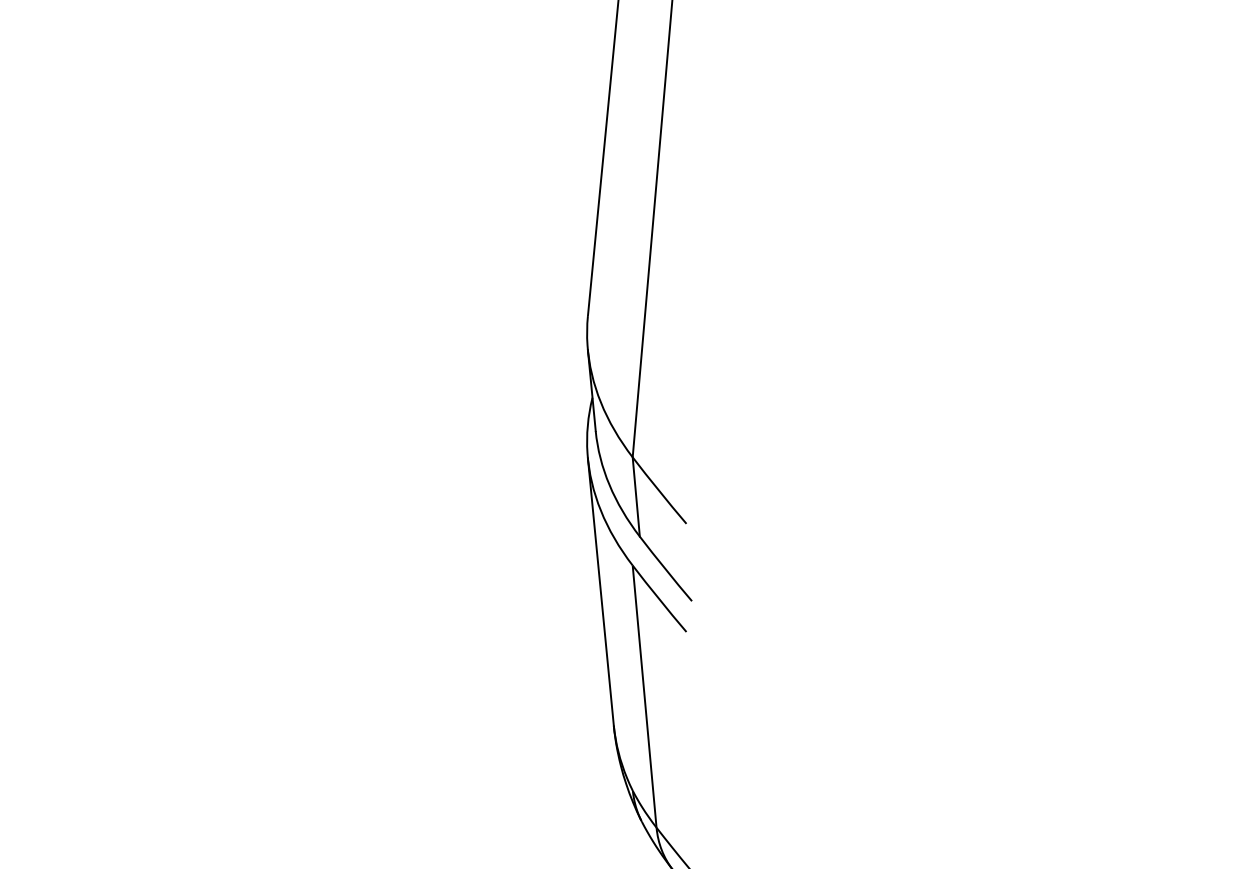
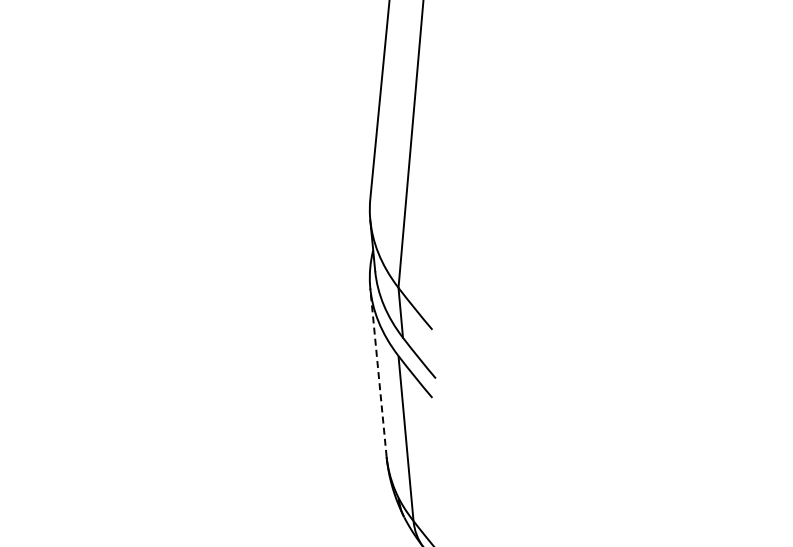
line: (600, 591) -> (378, 372), solid -> dashed

